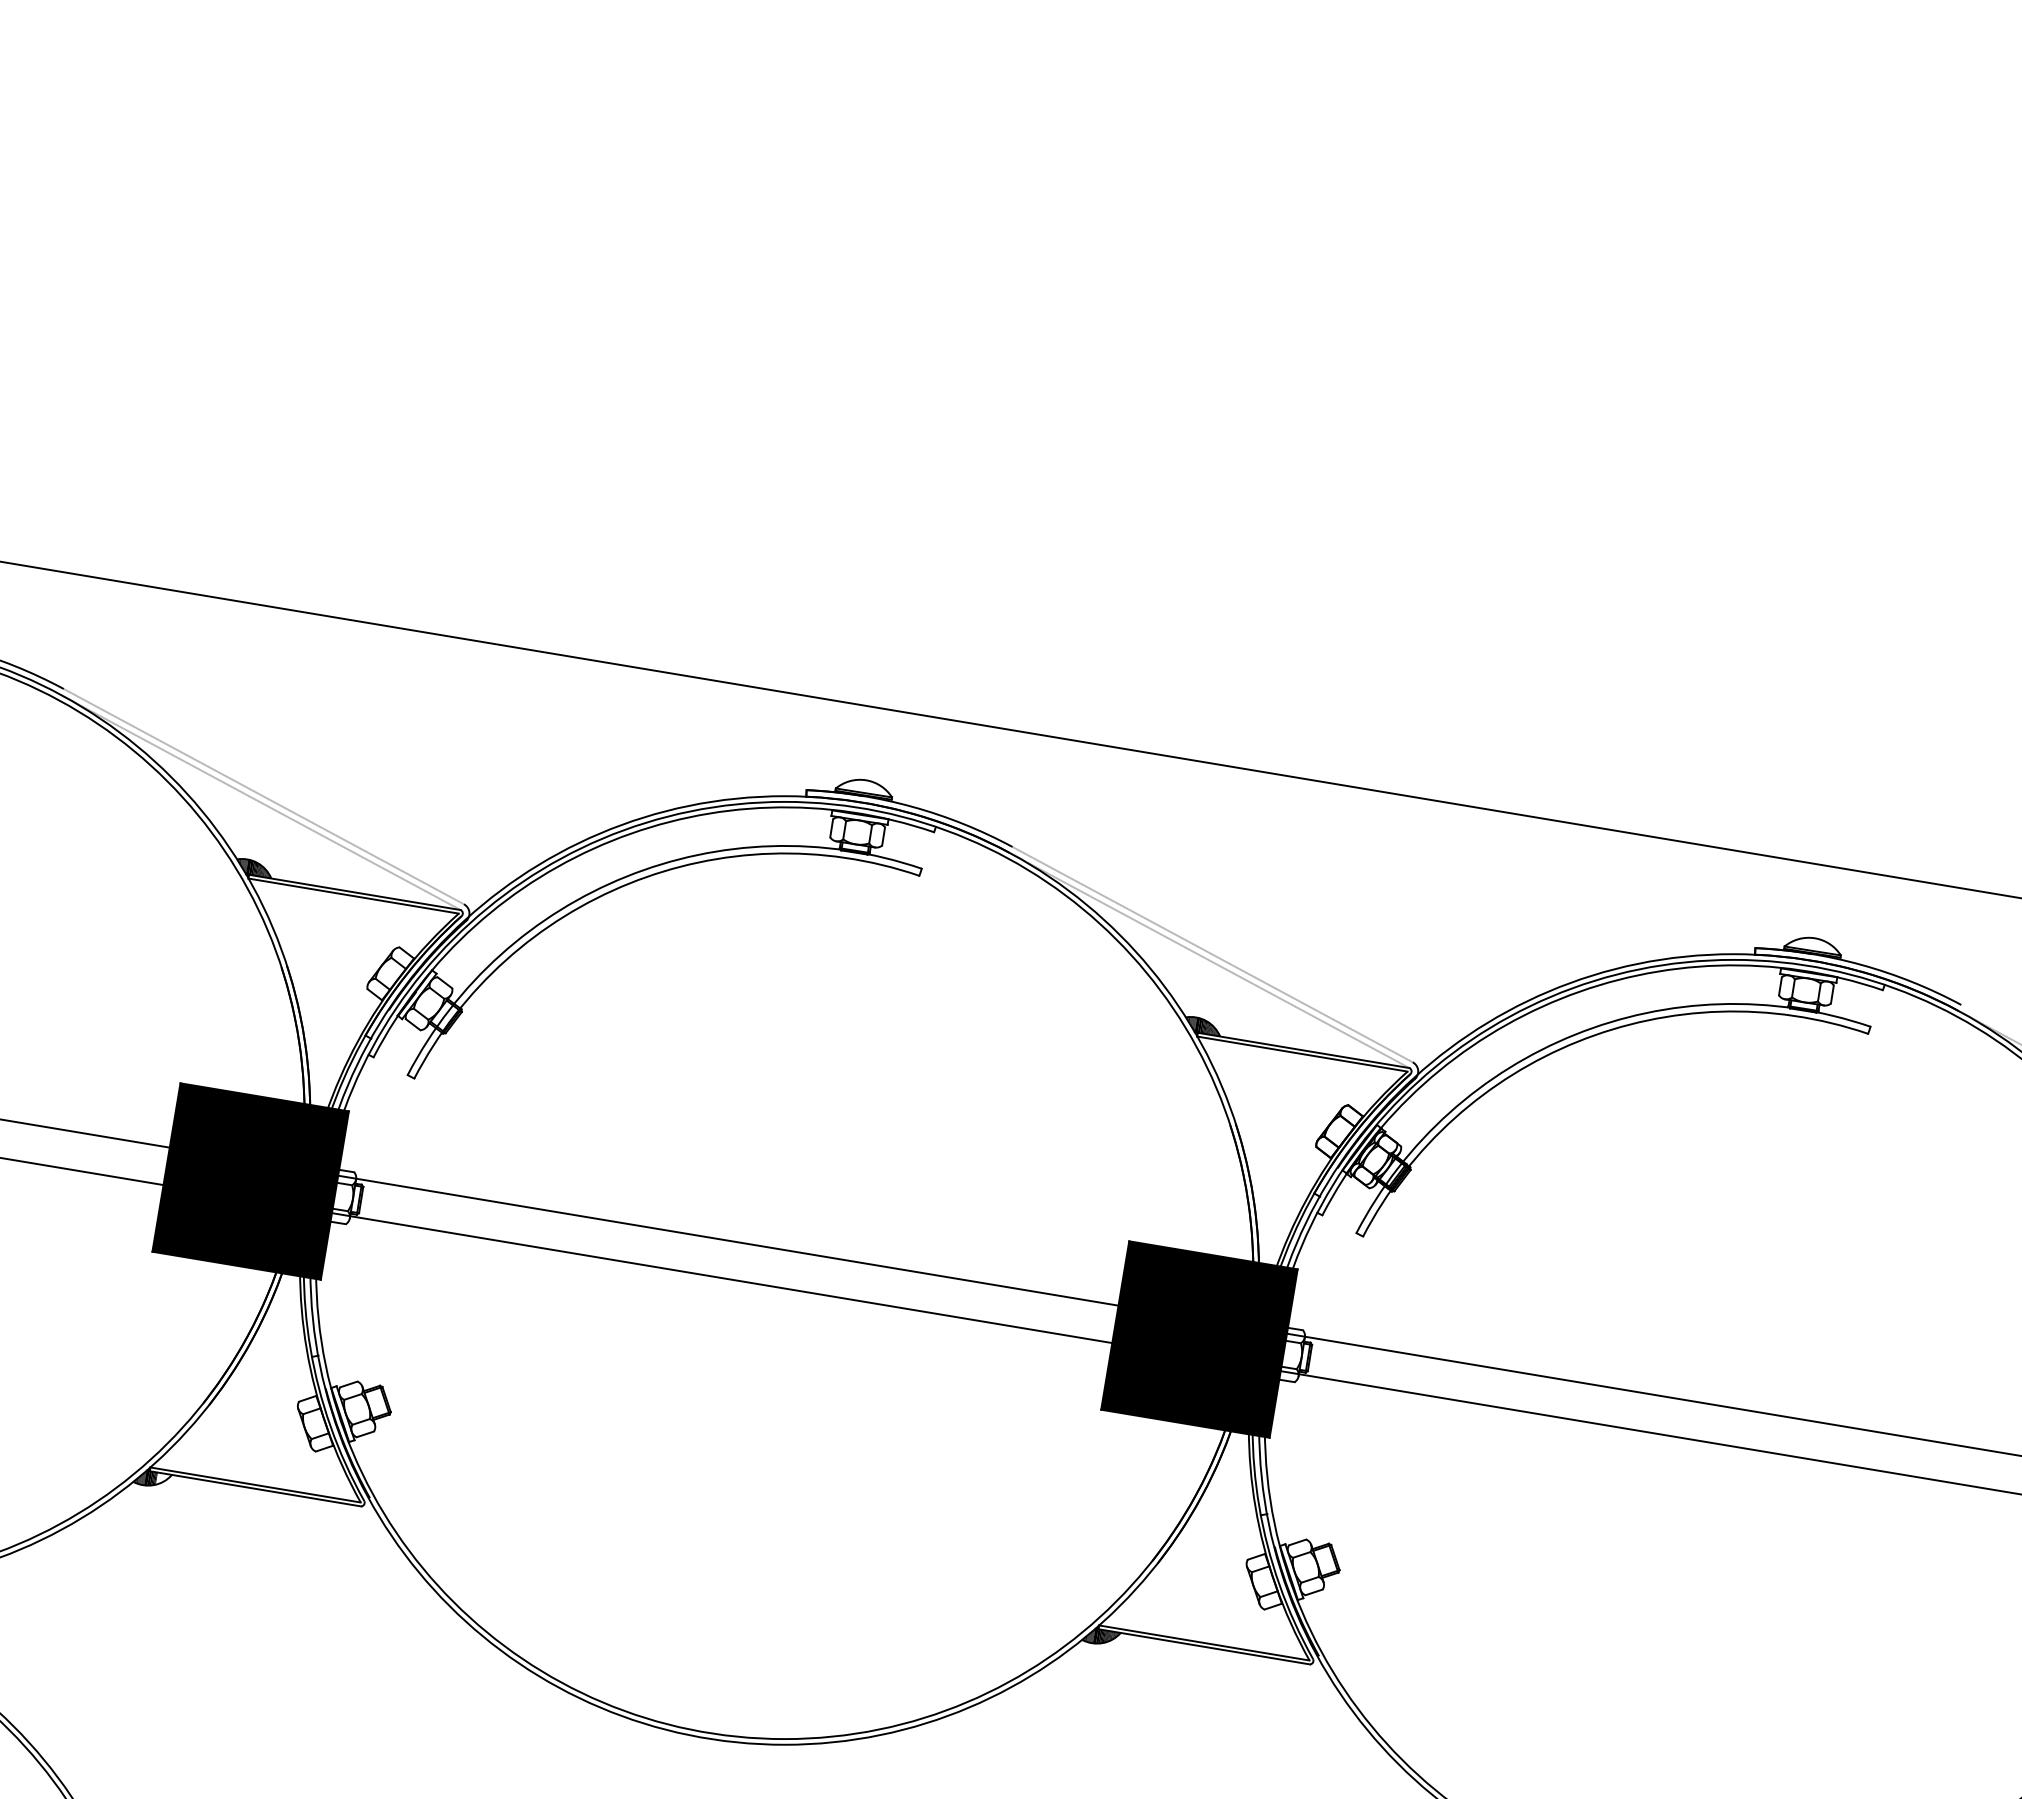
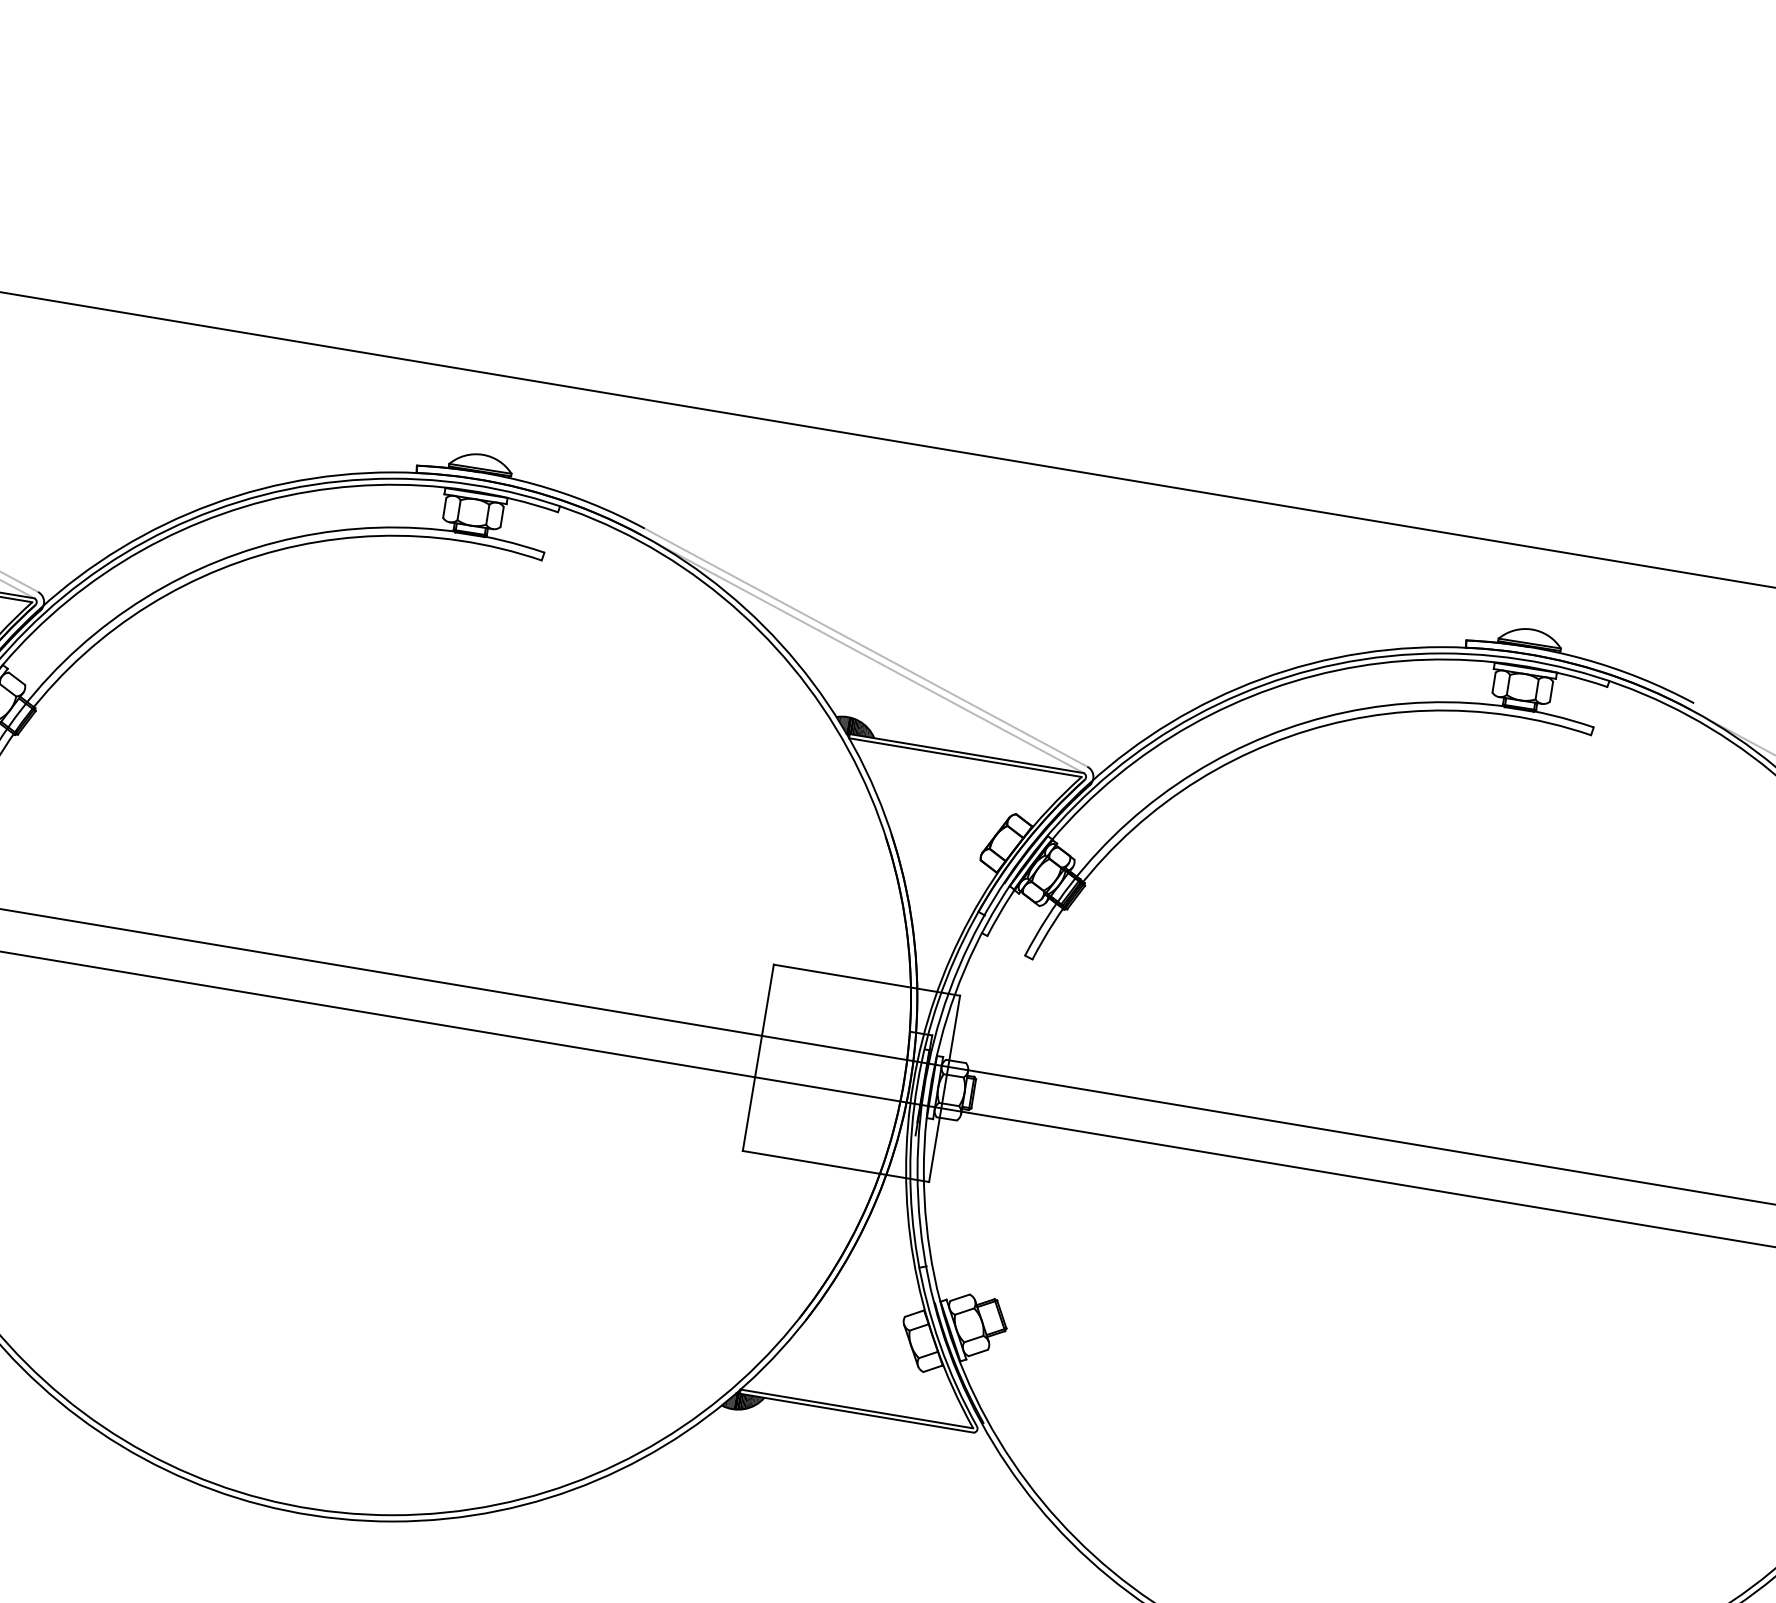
fill: (1199, 1339) -> (851, 1073), removed

